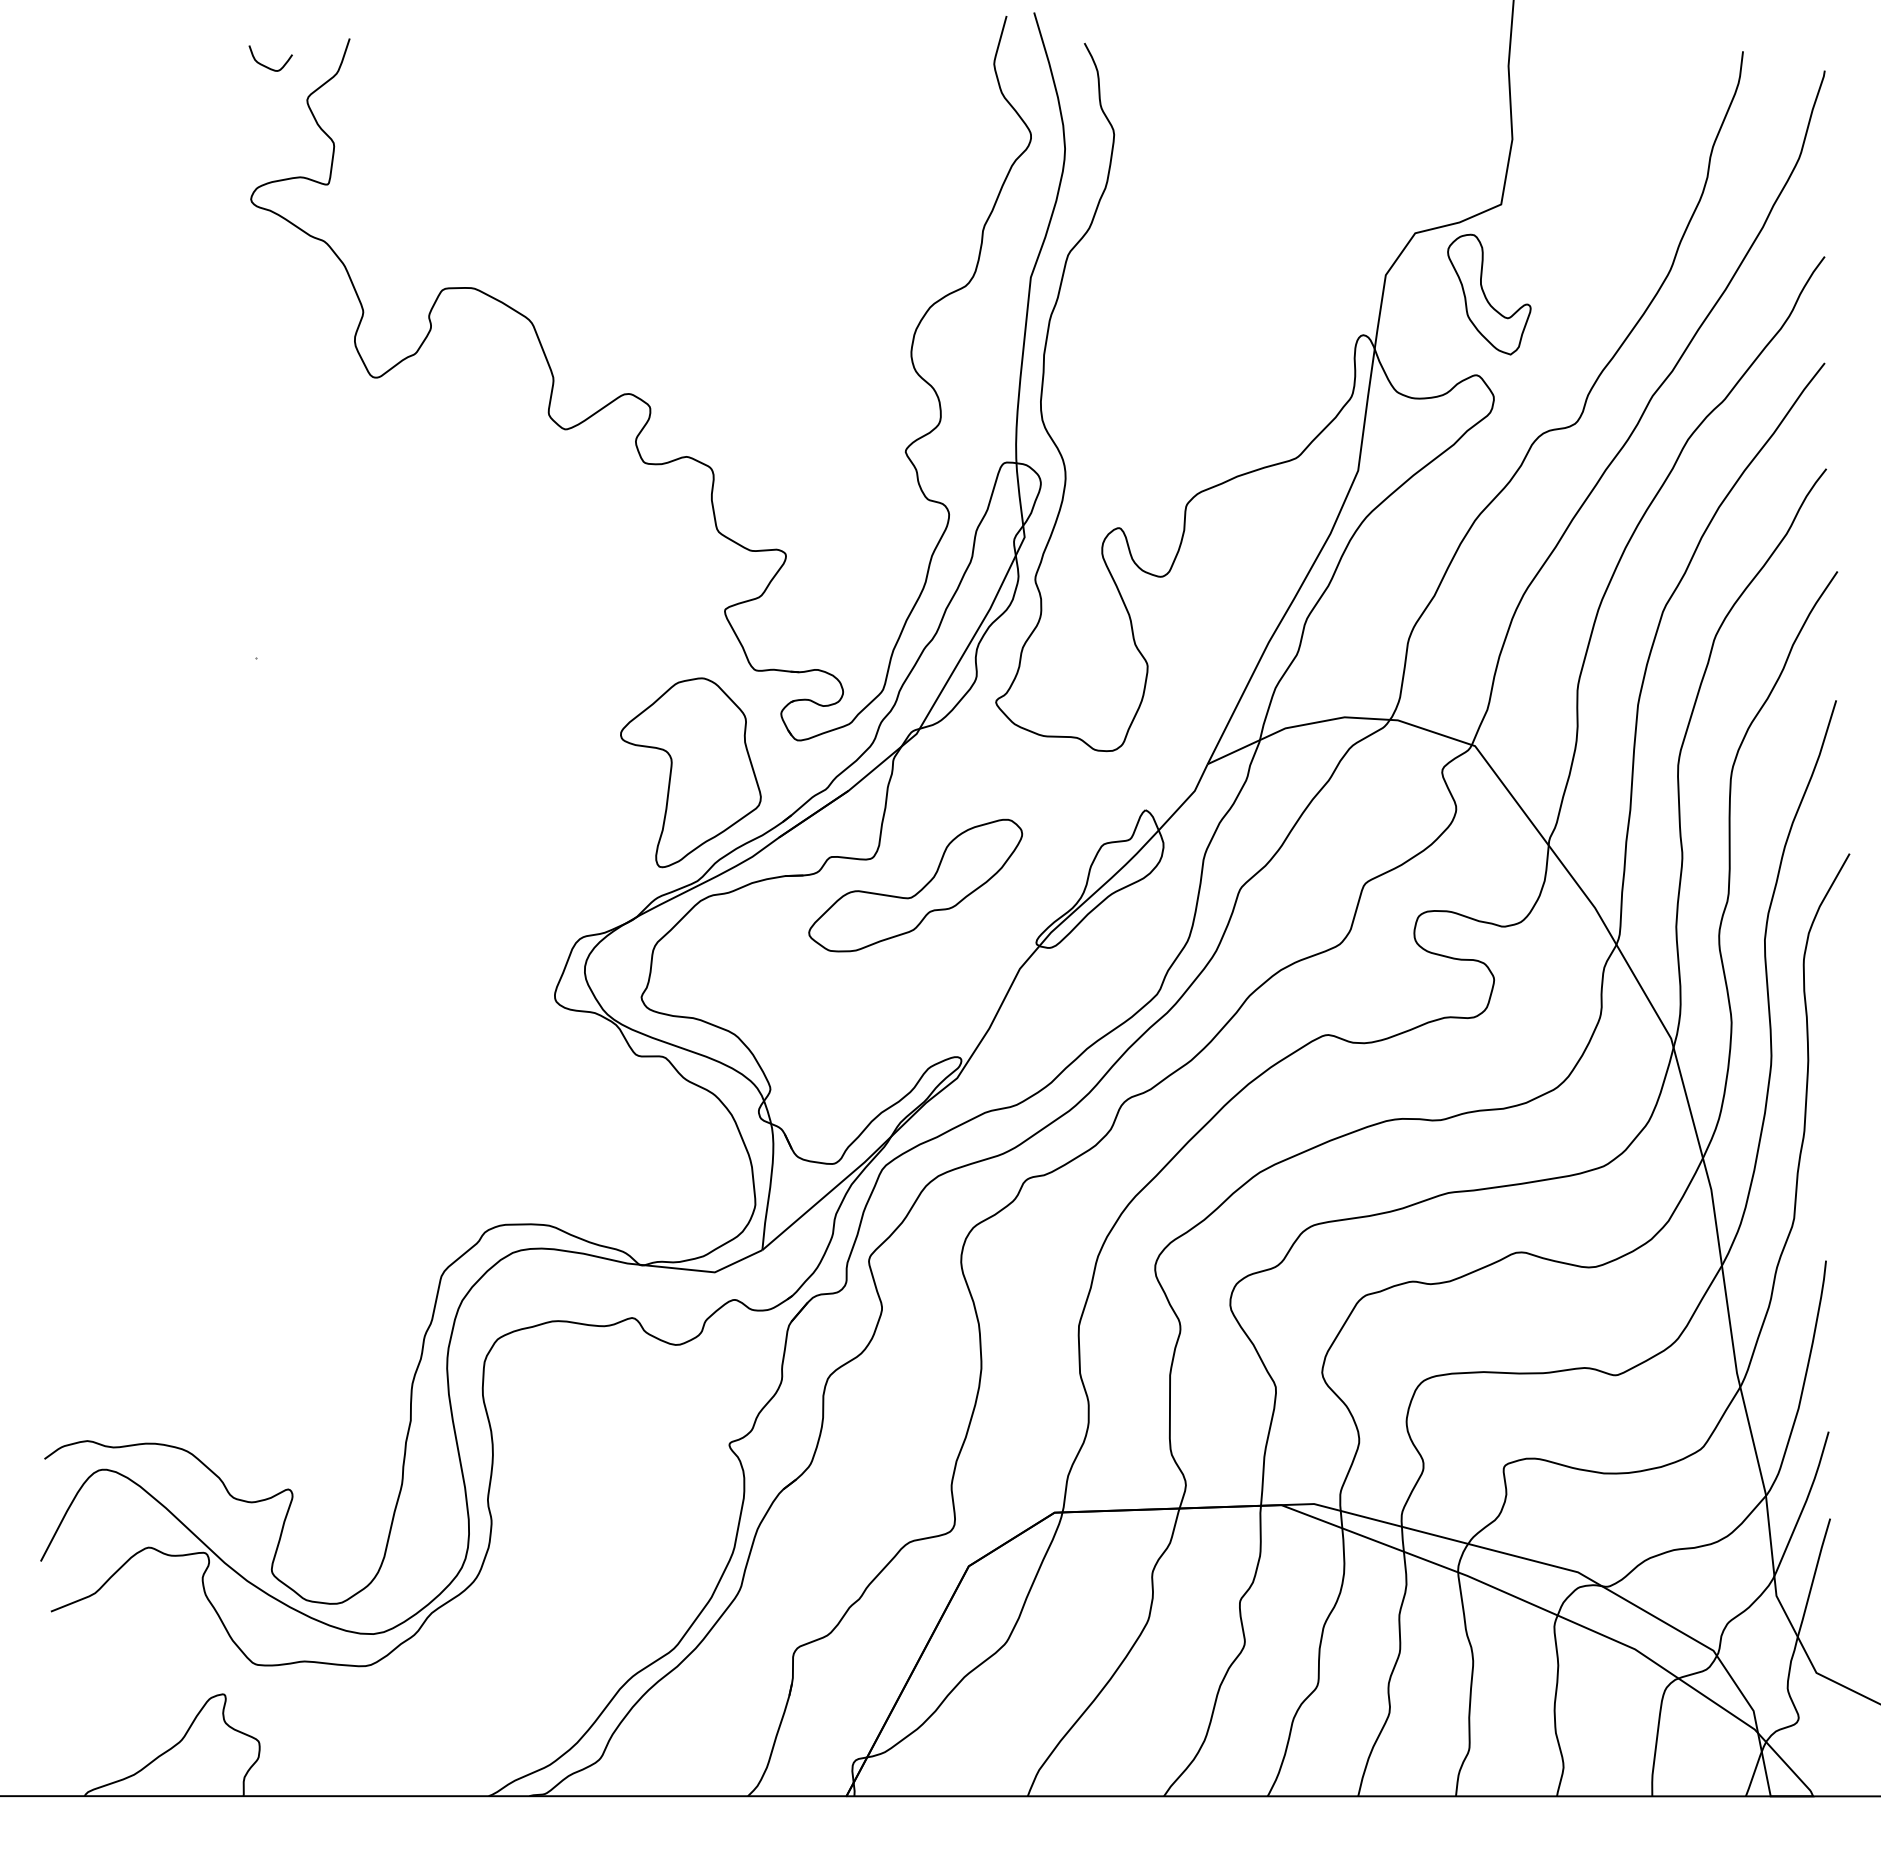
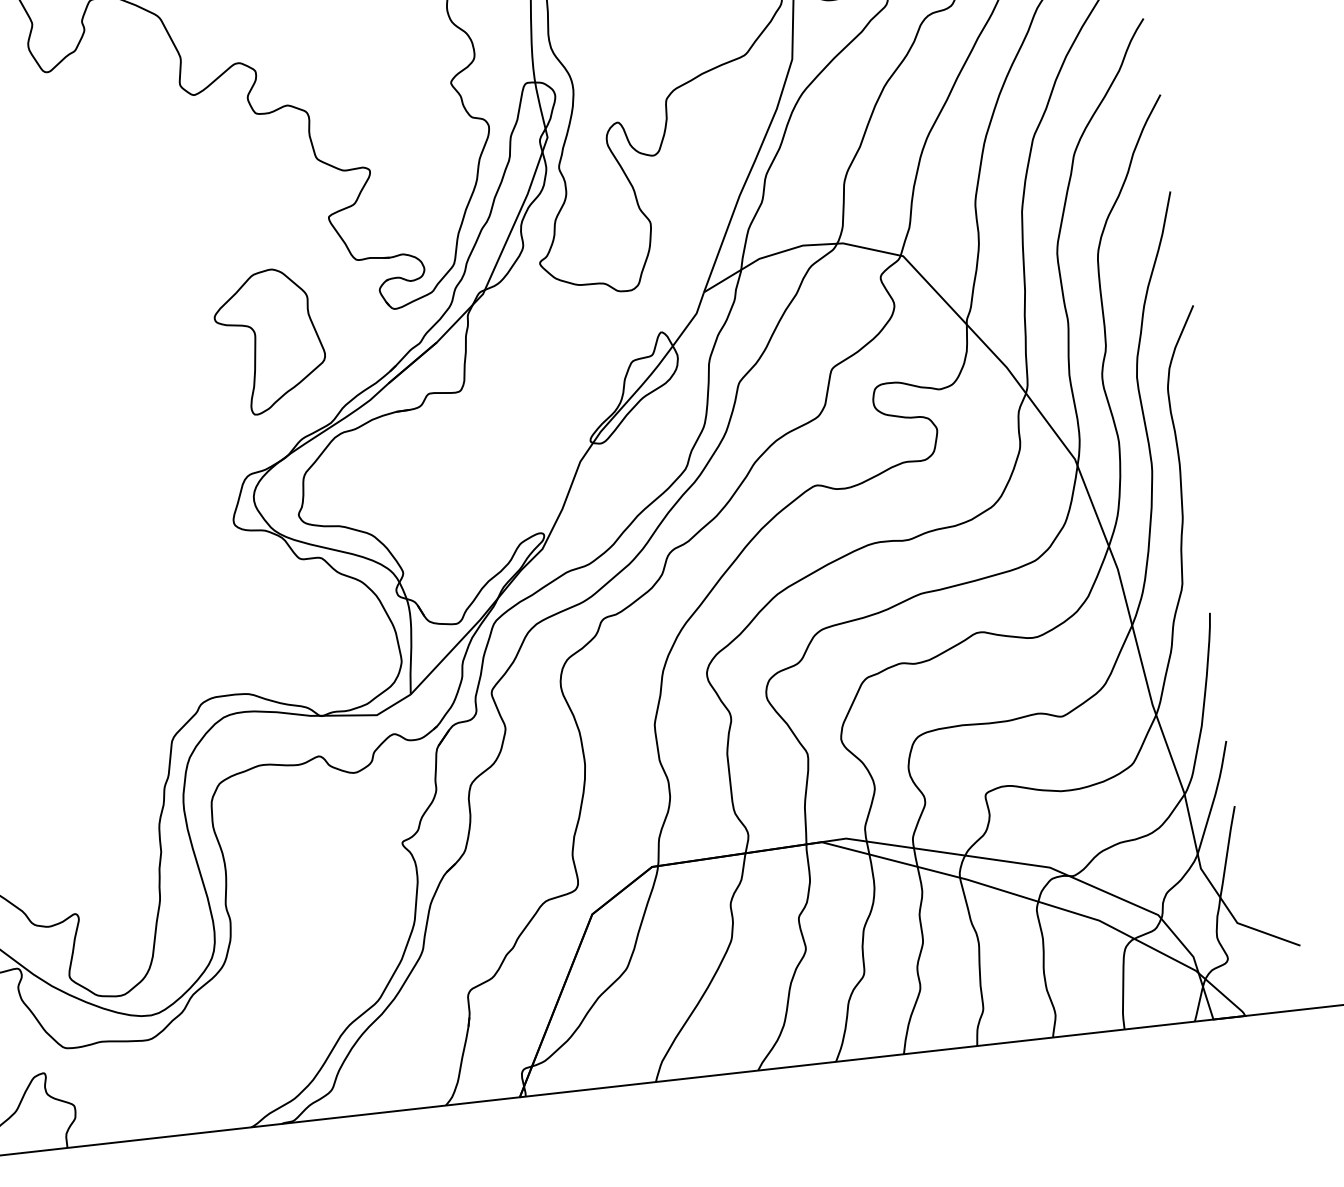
part: (690, 772) -> (270, 341), moved
part: (920, 889) -> (499, 410), removed

